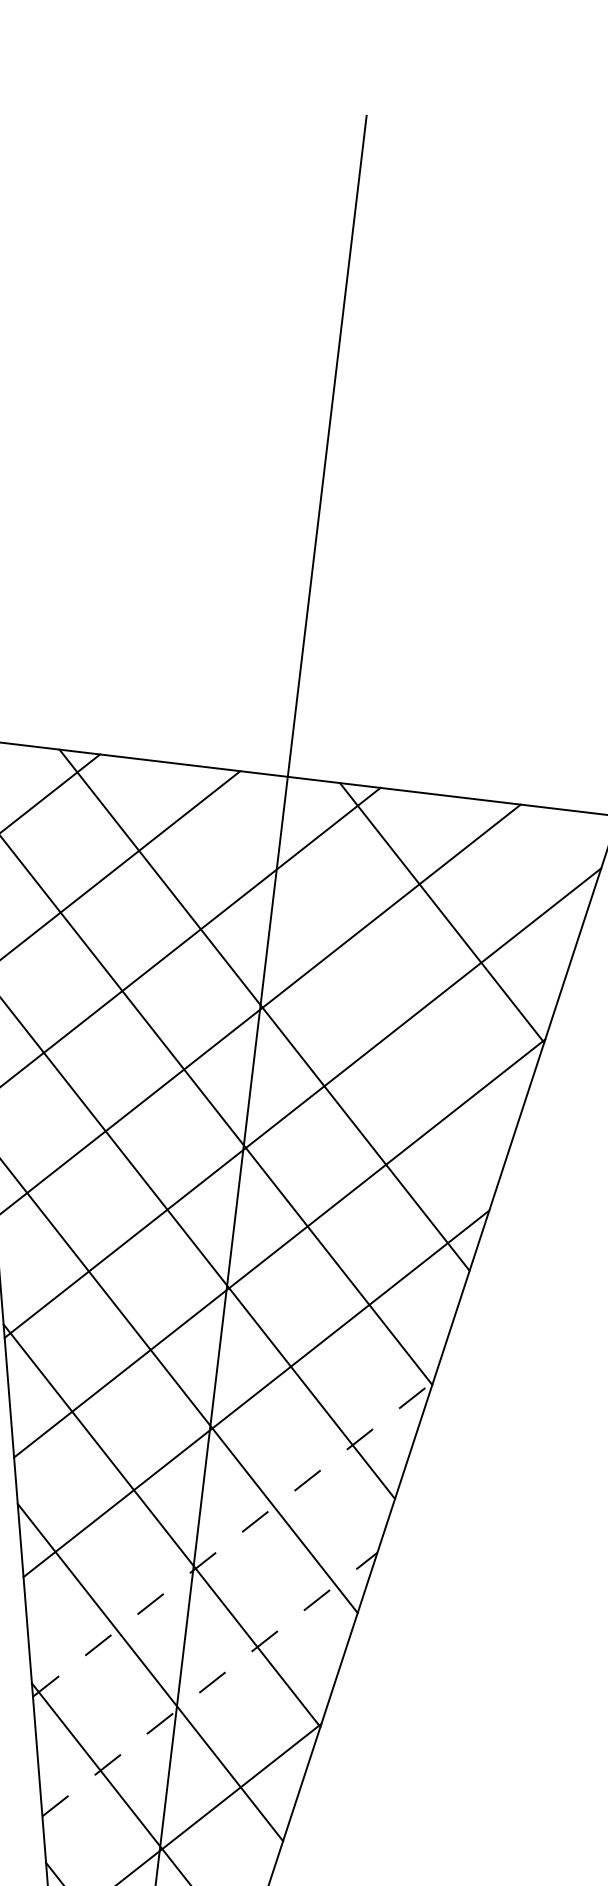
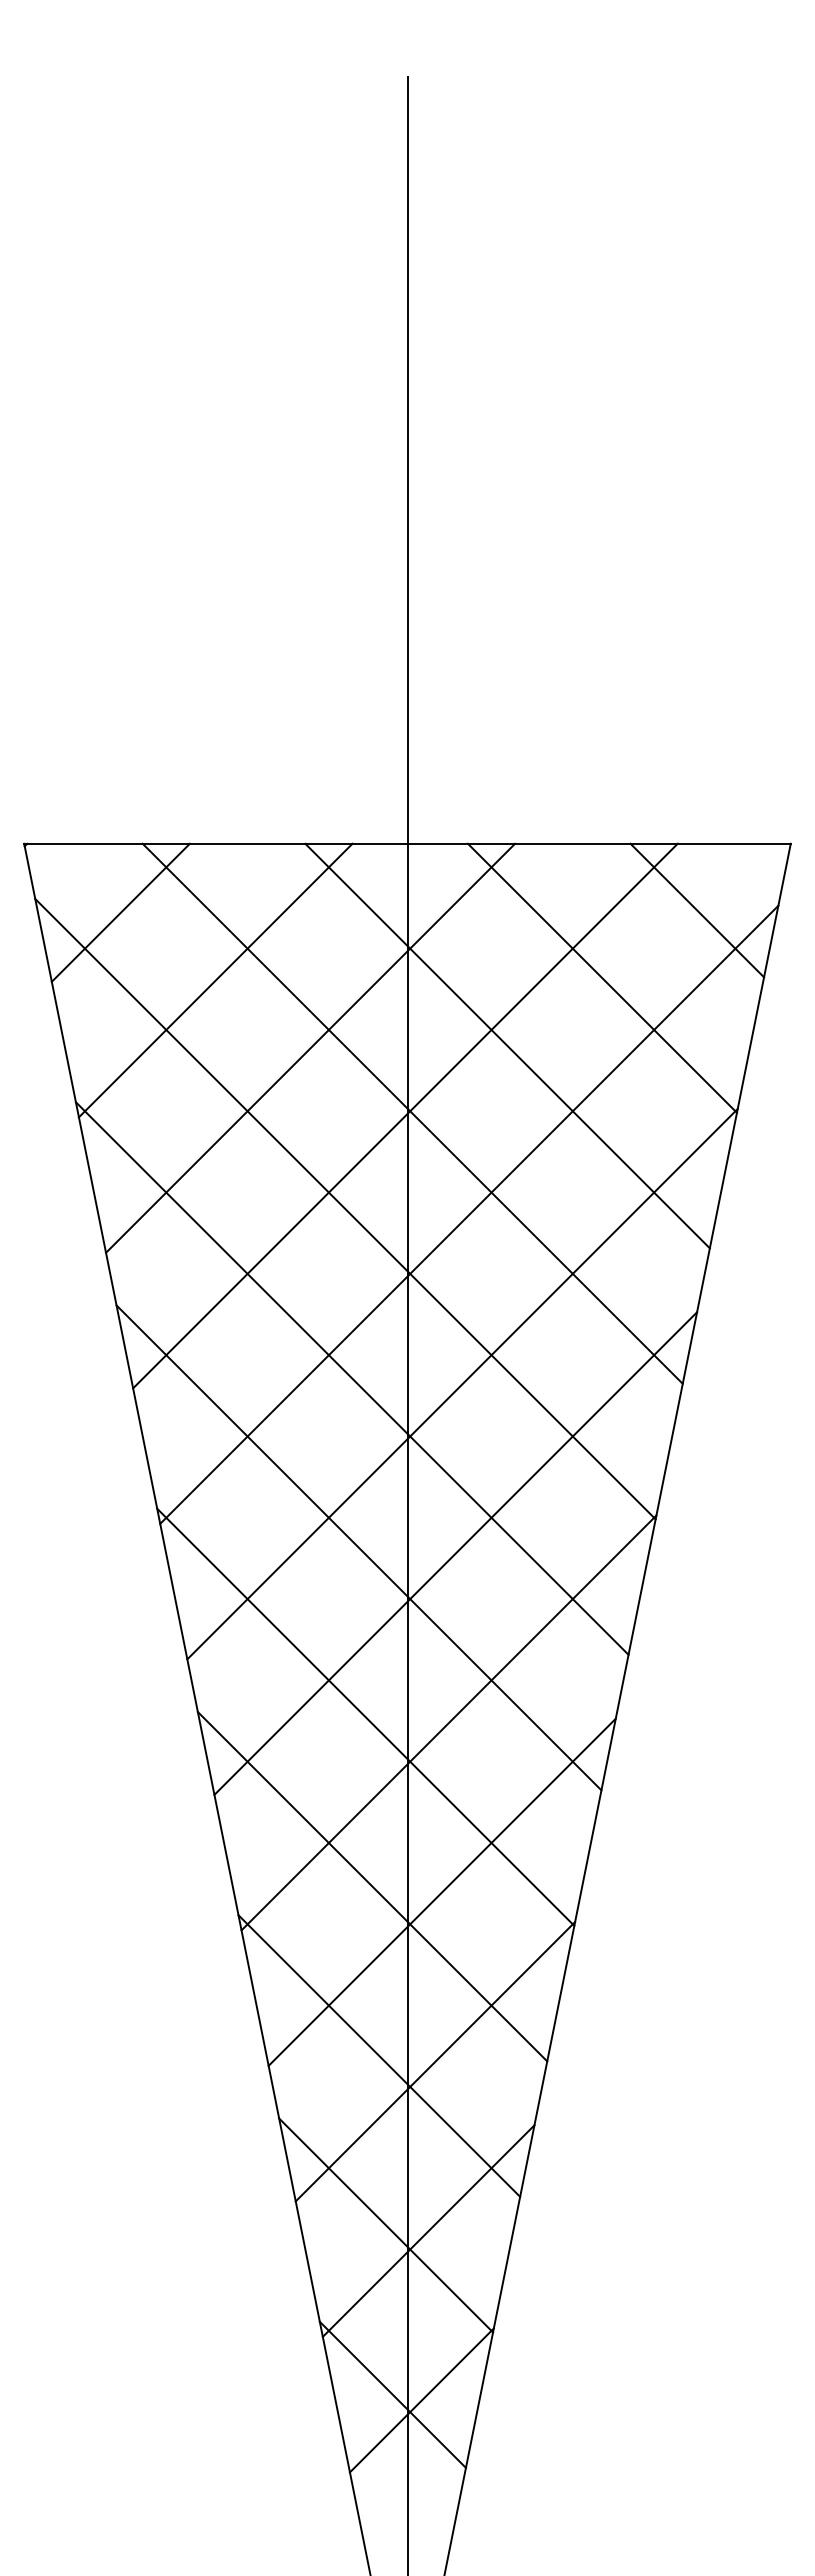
line: (531, 864) -> (697, 910), added
line: (353, 961) -> (507, 1045), added
line: (233, 1538) -> (449, 1722), dashed -> solid
line: (210, 1683) -> (442, 1891), dashed -> solid

